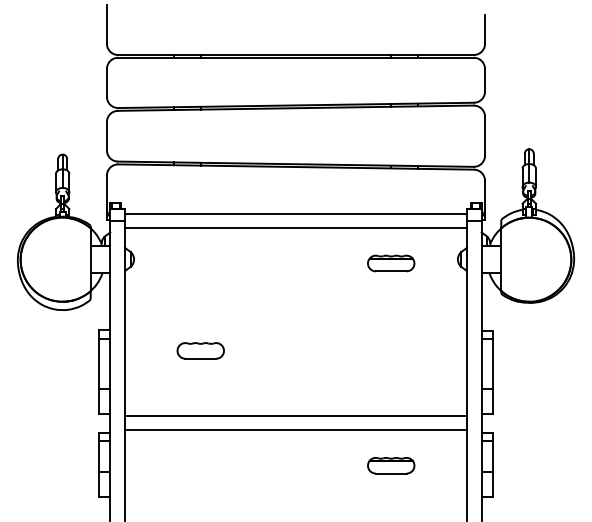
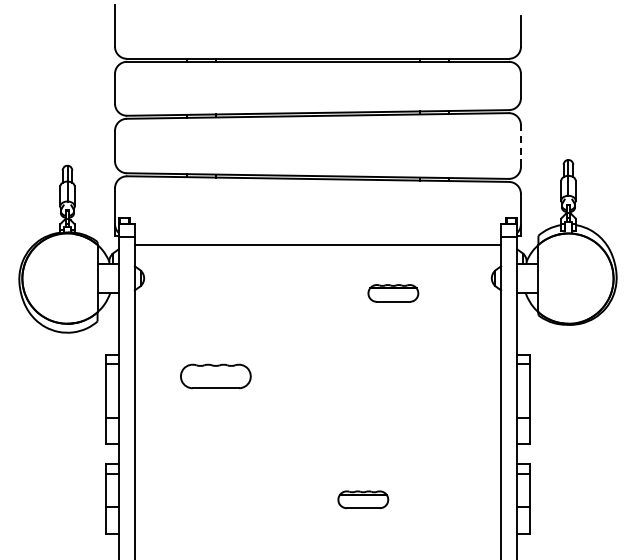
line: (485, 135) -> (521, 145), solid -> dashed
line: (295, 214) -> (317, 230), removed
part: (391, 263) -> (393, 293), moved
part: (200, 350) -> (215, 376), size x1.4
line: (295, 416) -> (317, 446), removed
line: (295, 430) -> (317, 461), removed
part: (391, 465) -> (363, 499), moved

